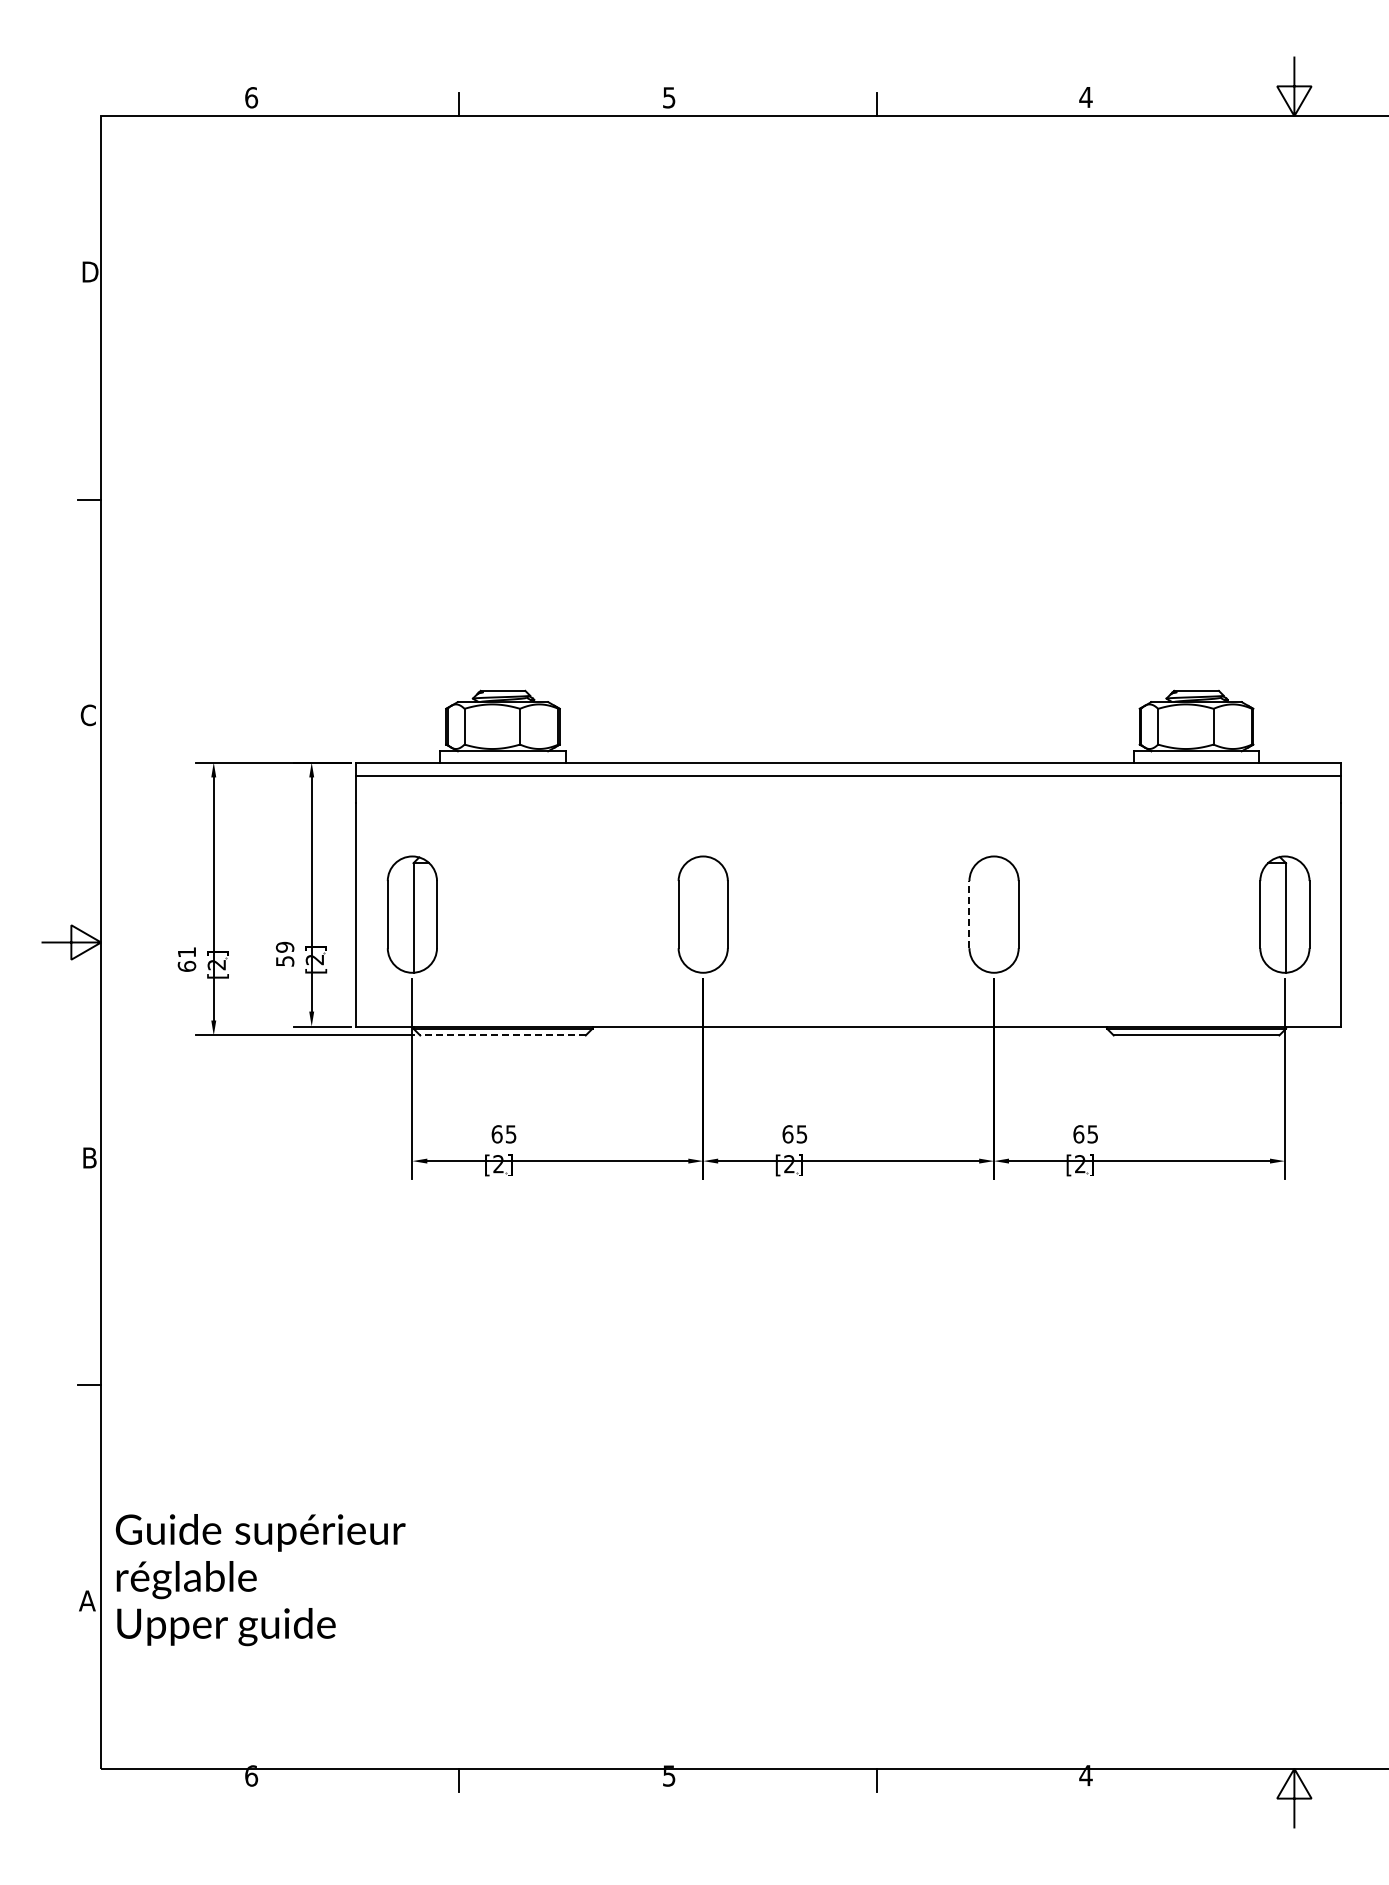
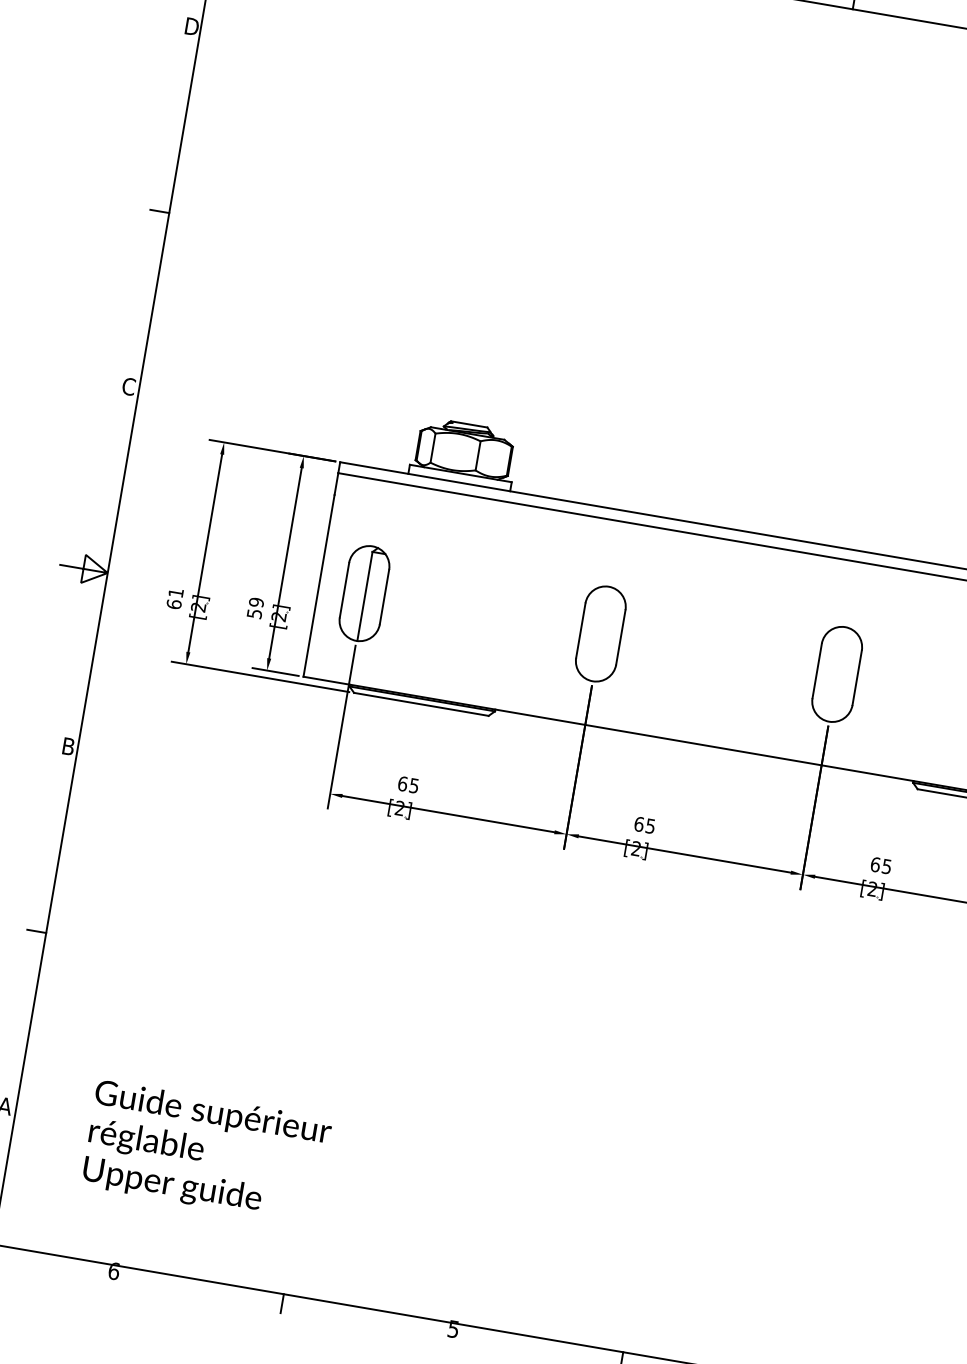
line: (969, 914) -> (817, 670), dashed -> solid
line: (503, 1035) -> (421, 704), dashed -> solid
text: (260, 1580) -> (206, 1152), moved

